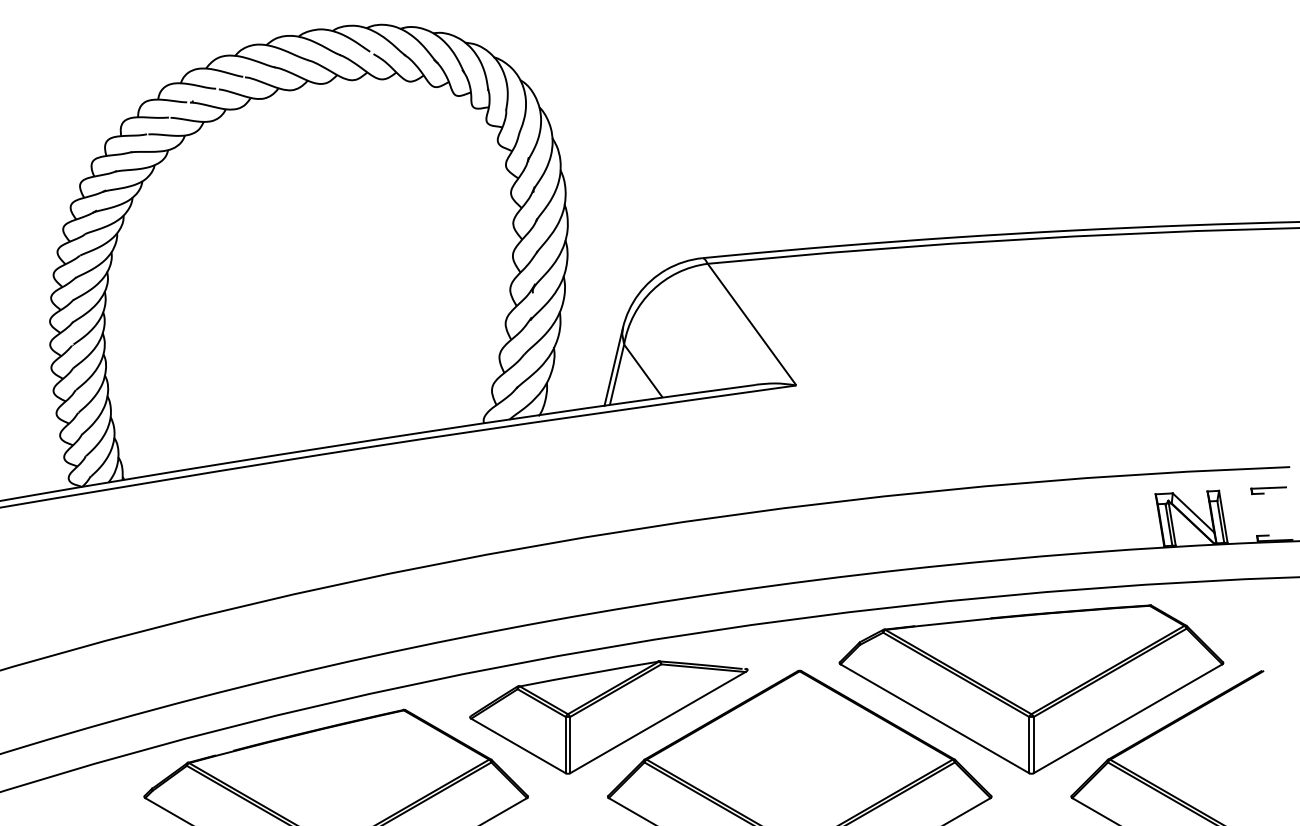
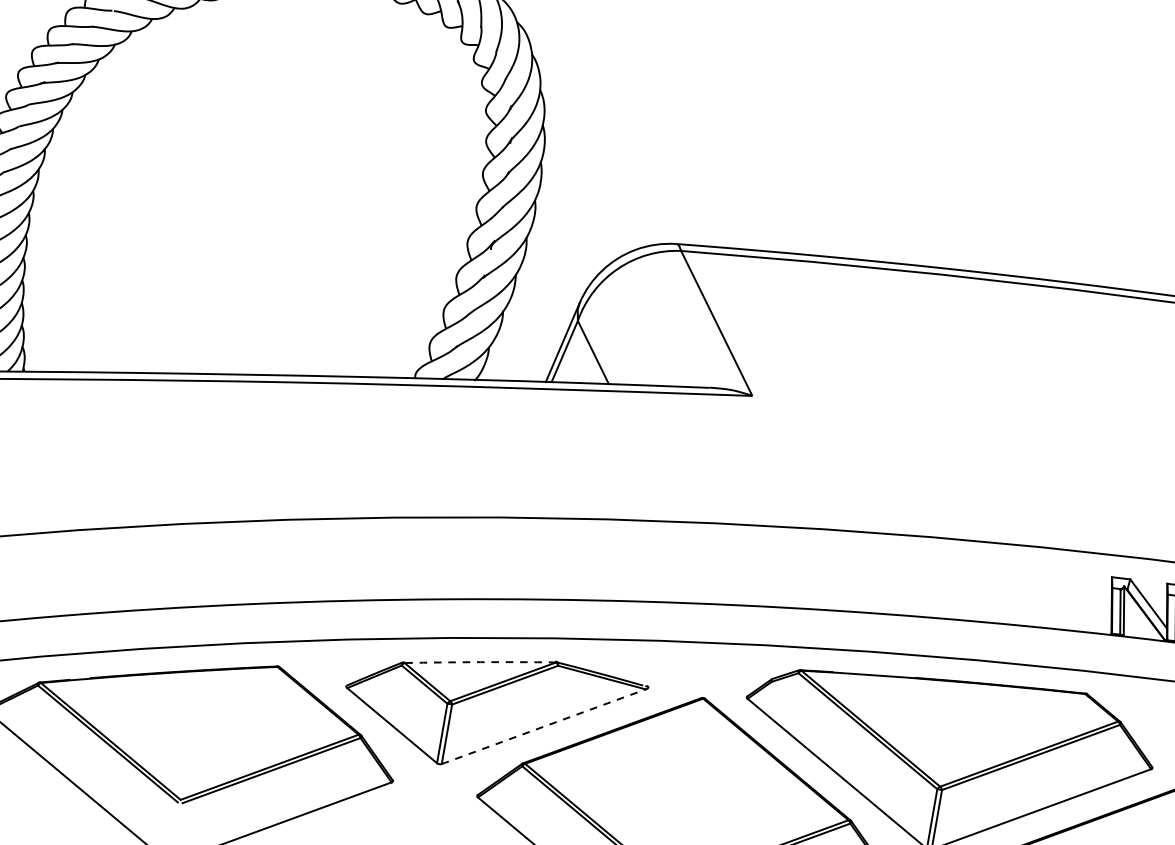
arc: (589, 673) -> (480, 662), solid -> dashed
line: (658, 722) -> (544, 726), solid -> dashed

